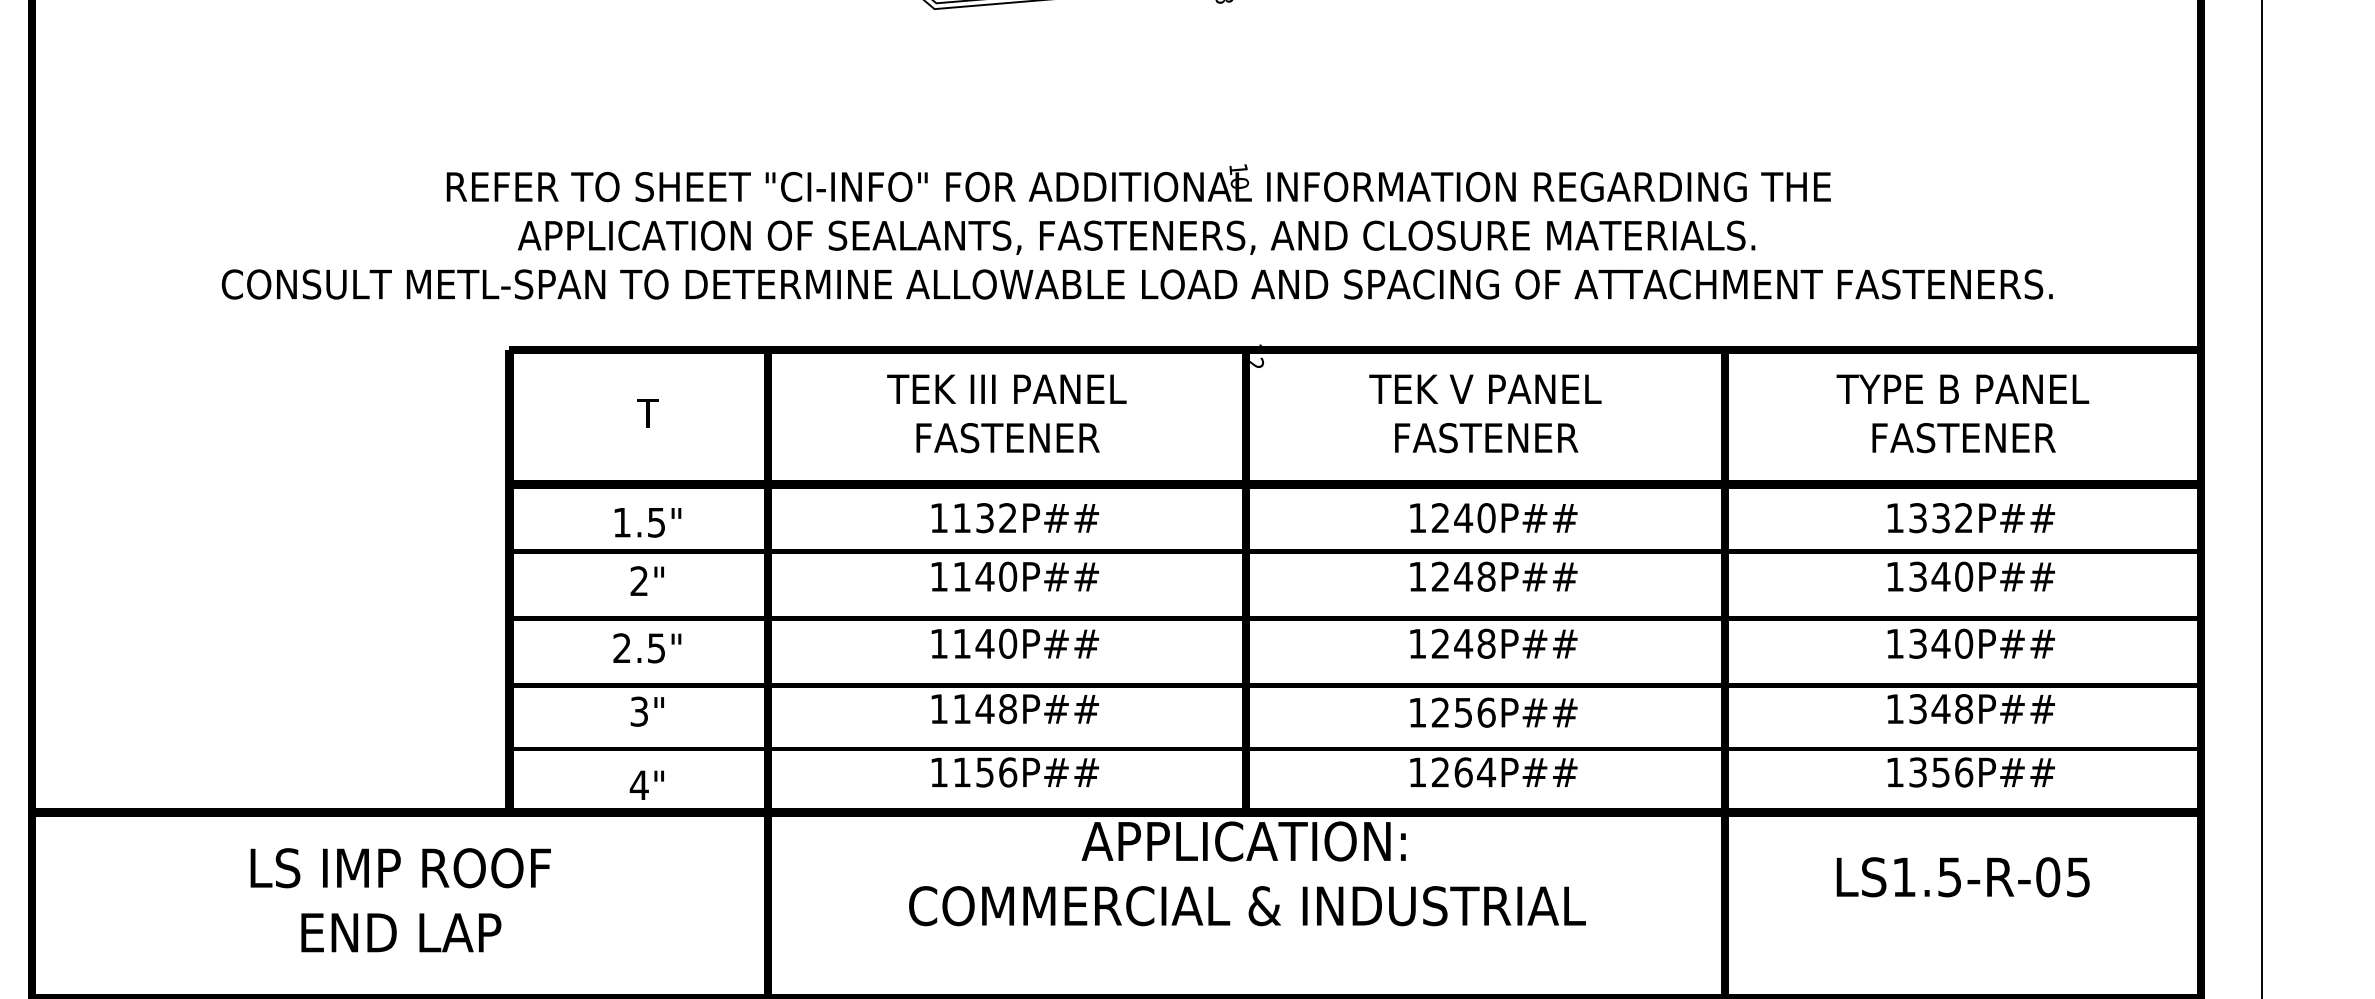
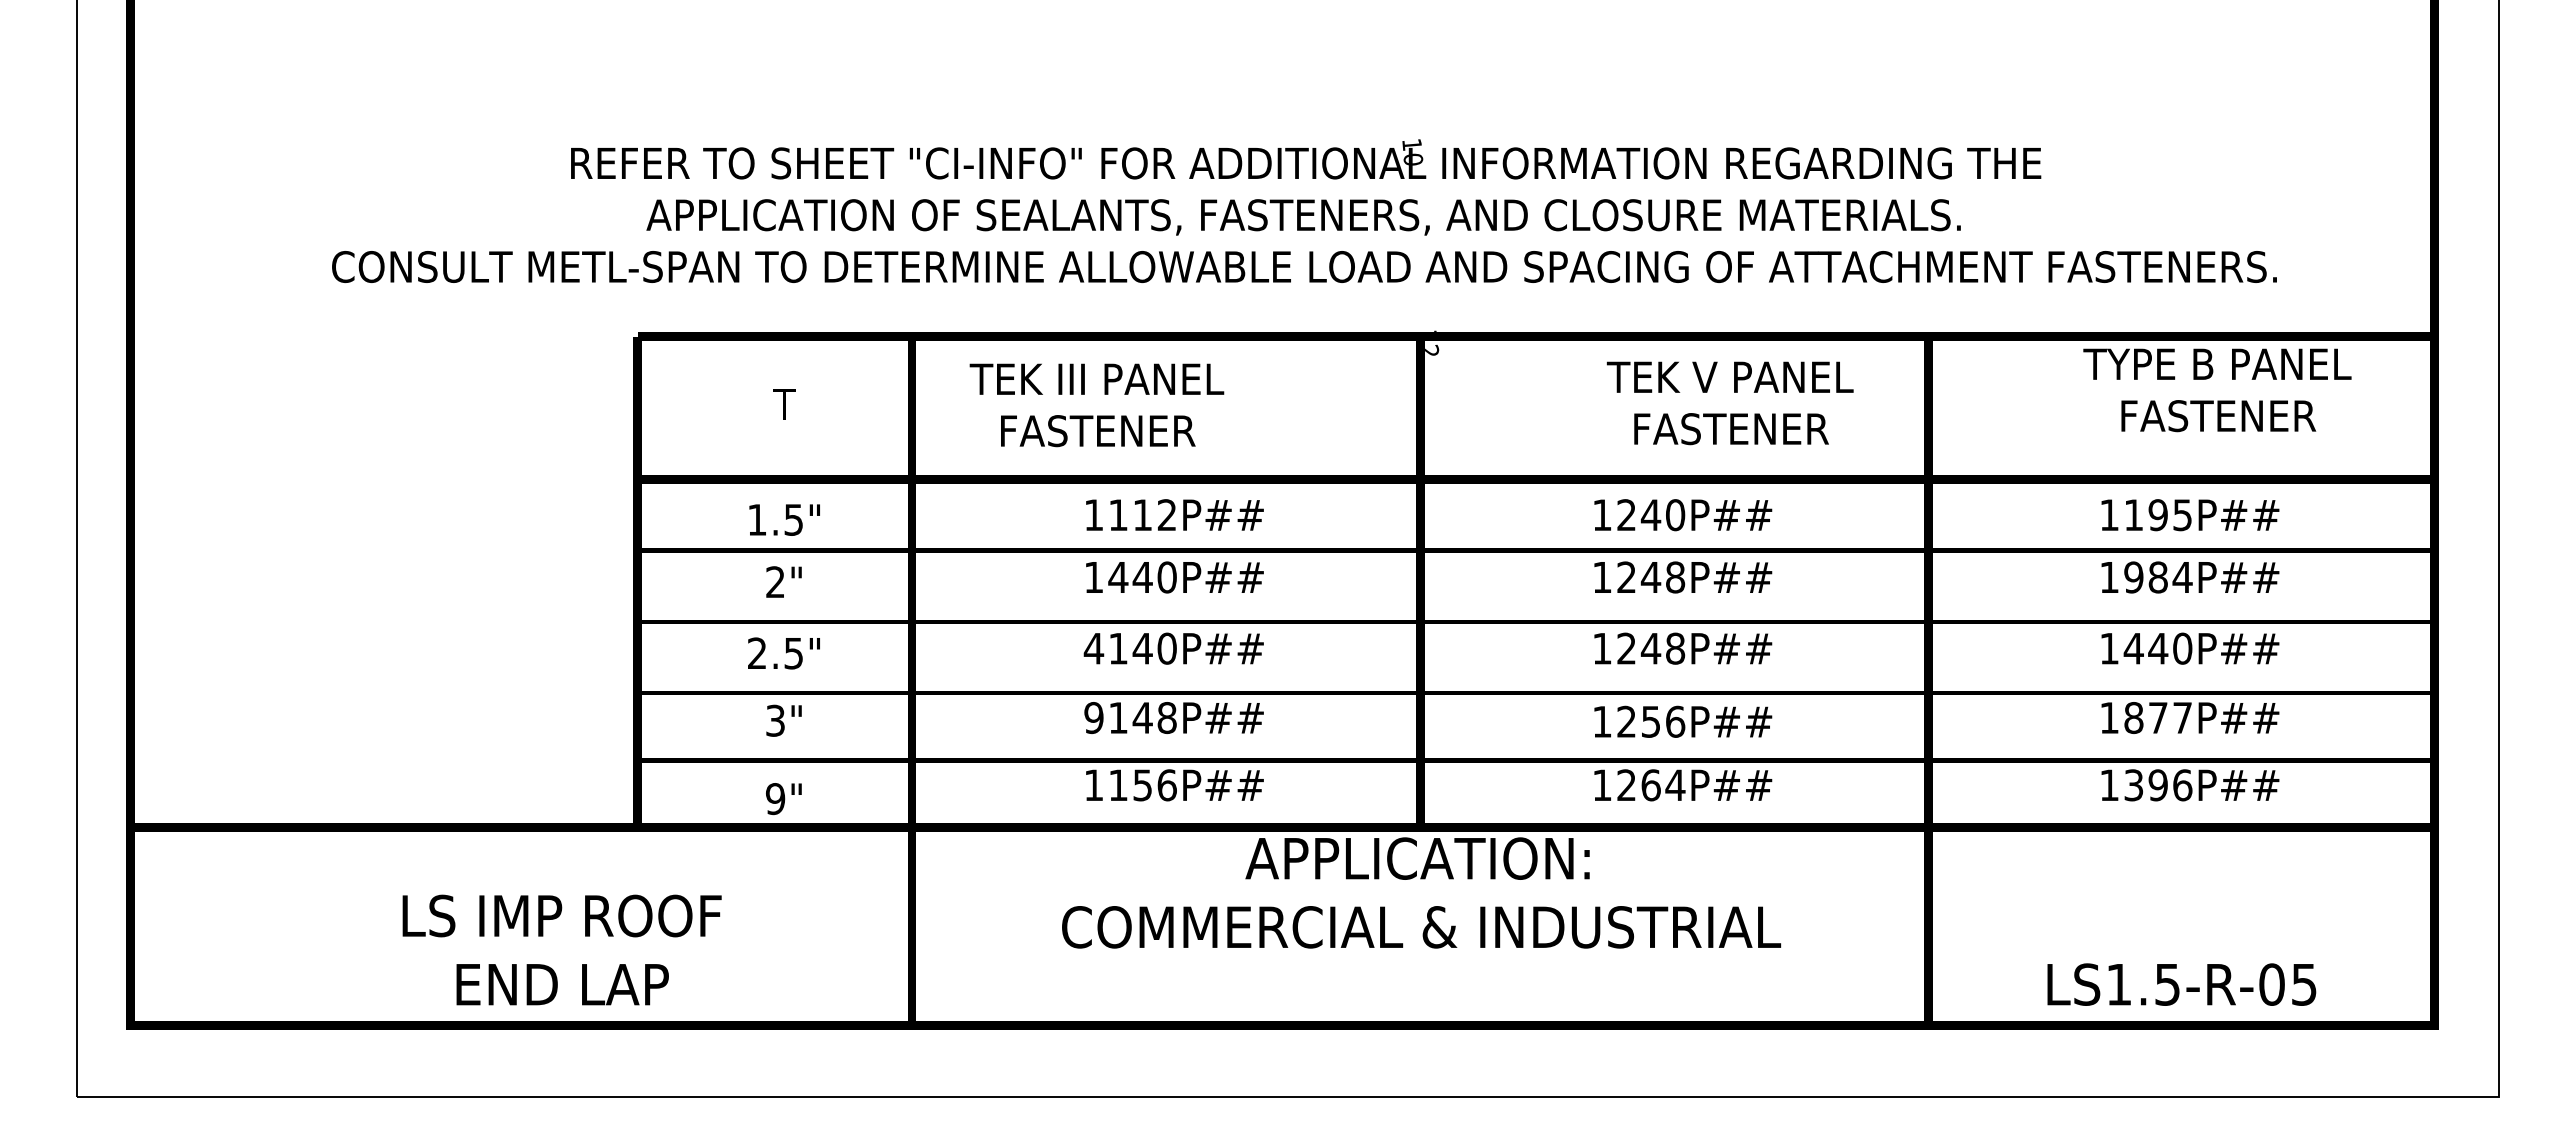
text: (1006, 413) -> (1096, 405), moved
text: (1484, 413) -> (1729, 403), moved
text: (1962, 413) -> (2217, 390), moved
text: (984, 518) -> (1142, 515), 1132P## -> 1112P##
text: (1940, 518) -> (2157, 515), 1332P## -> 1195P##
text: (962, 576) -> (1118, 577), 1140P## -> 1440P##
text: (1941, 576) -> (2158, 577), 1340P## -> 1984P##
text: (938, 643) -> (1093, 648), 1140P## -> 4140P##
text: (1917, 643) -> (2133, 648), 1340P## -> 1440P##
text: (938, 709) -> (1093, 718), 1148P## -> 9148P##
text: (1941, 709) -> (2158, 718), 1348P## -> 1877P##
text: (1940, 772) -> (2157, 785), 1356P## -> 1396P##
text: (639, 785) -> (775, 799), 4" -> 9"
text: (1962, 877) -> (2181, 984), moved
text: (400, 899) -> (561, 949), moved

